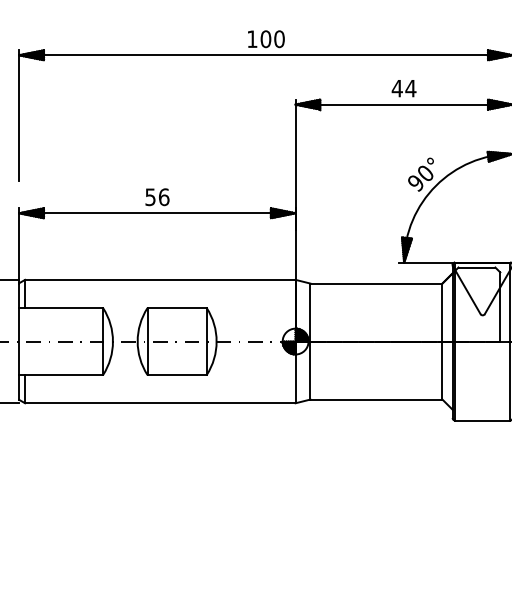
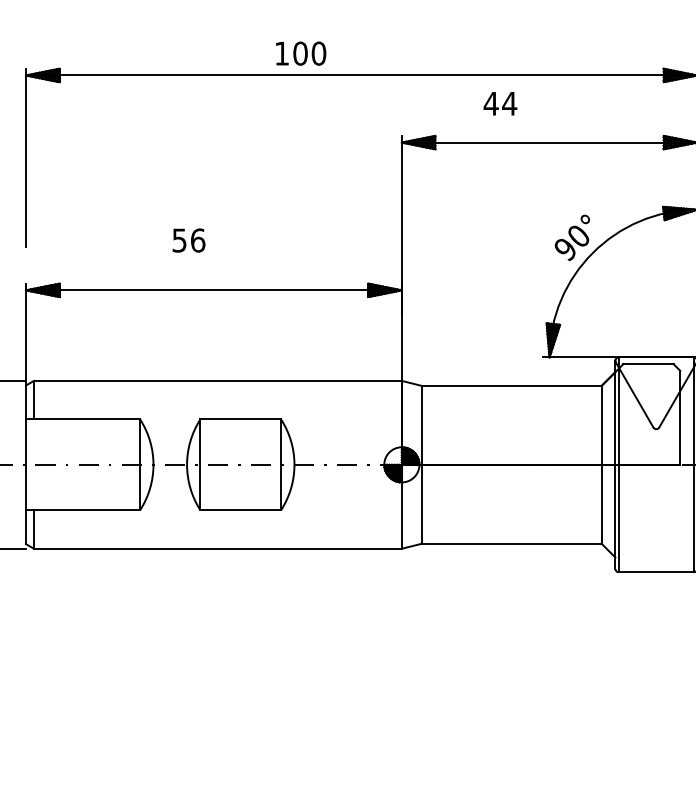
text: (266, 39) -> (301, 53), moved
text: (404, 88) -> (500, 103), moved
text: (157, 197) -> (188, 240), moved

